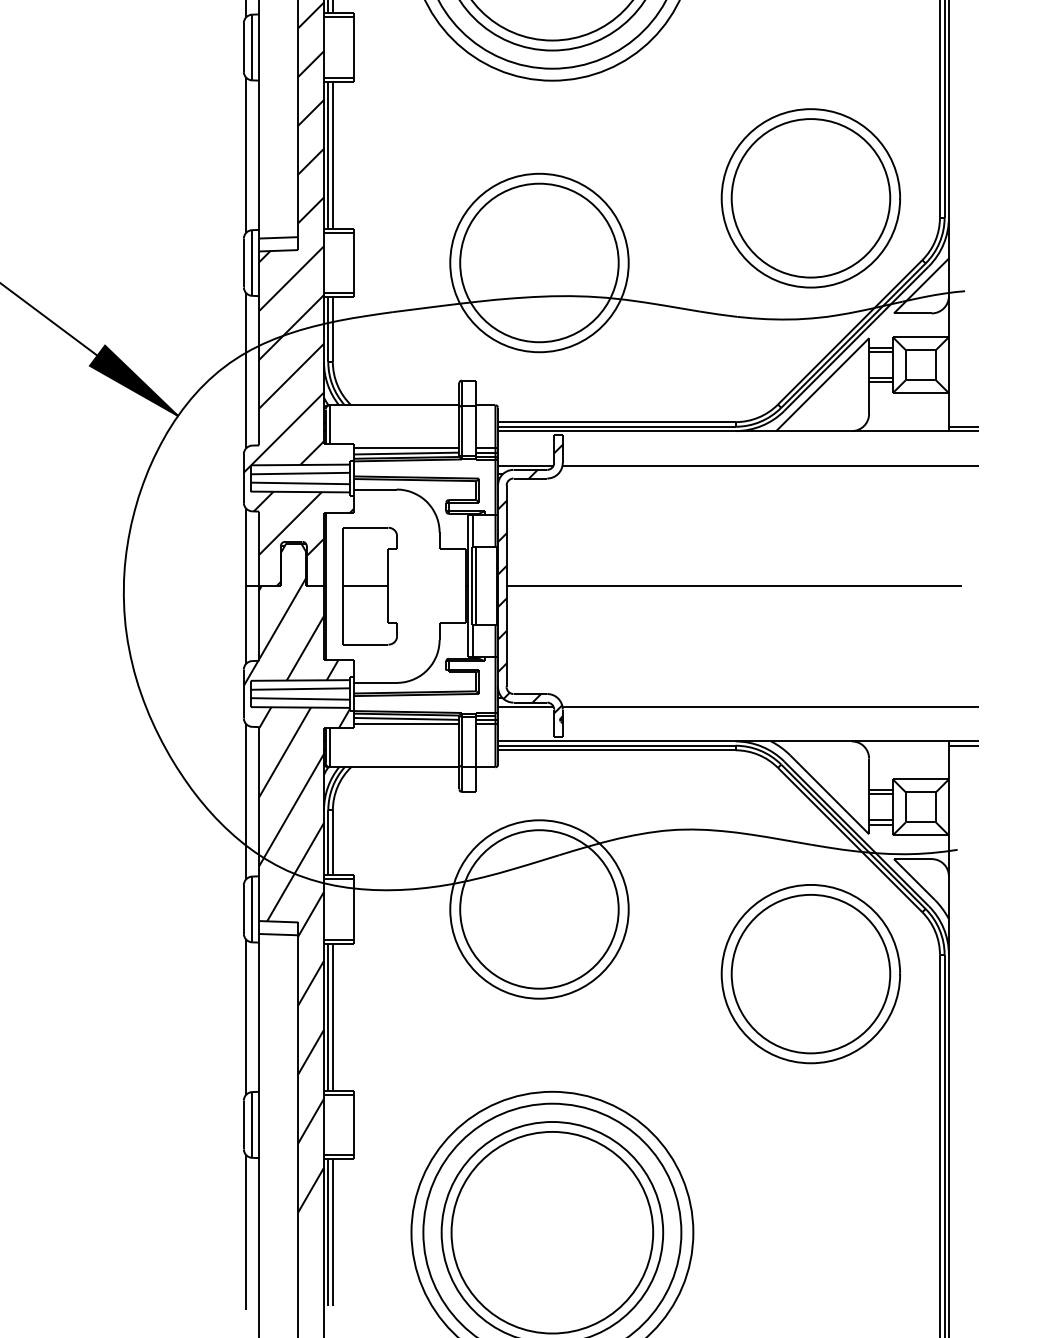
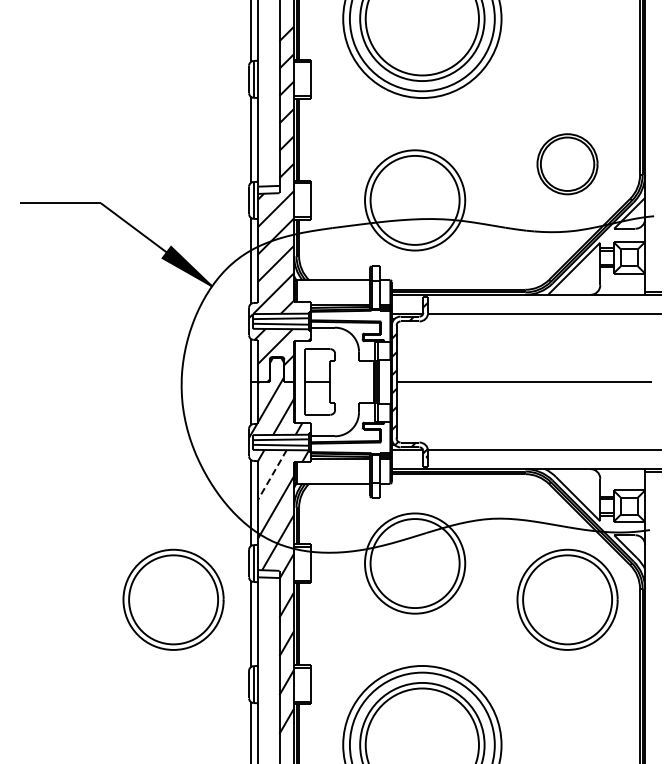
part: (810, 199) -> (567, 164), size x0.6
line: (285, 752) -> (272, 475), solid -> dashed
part: (109, 973) -> (173, 599), added

